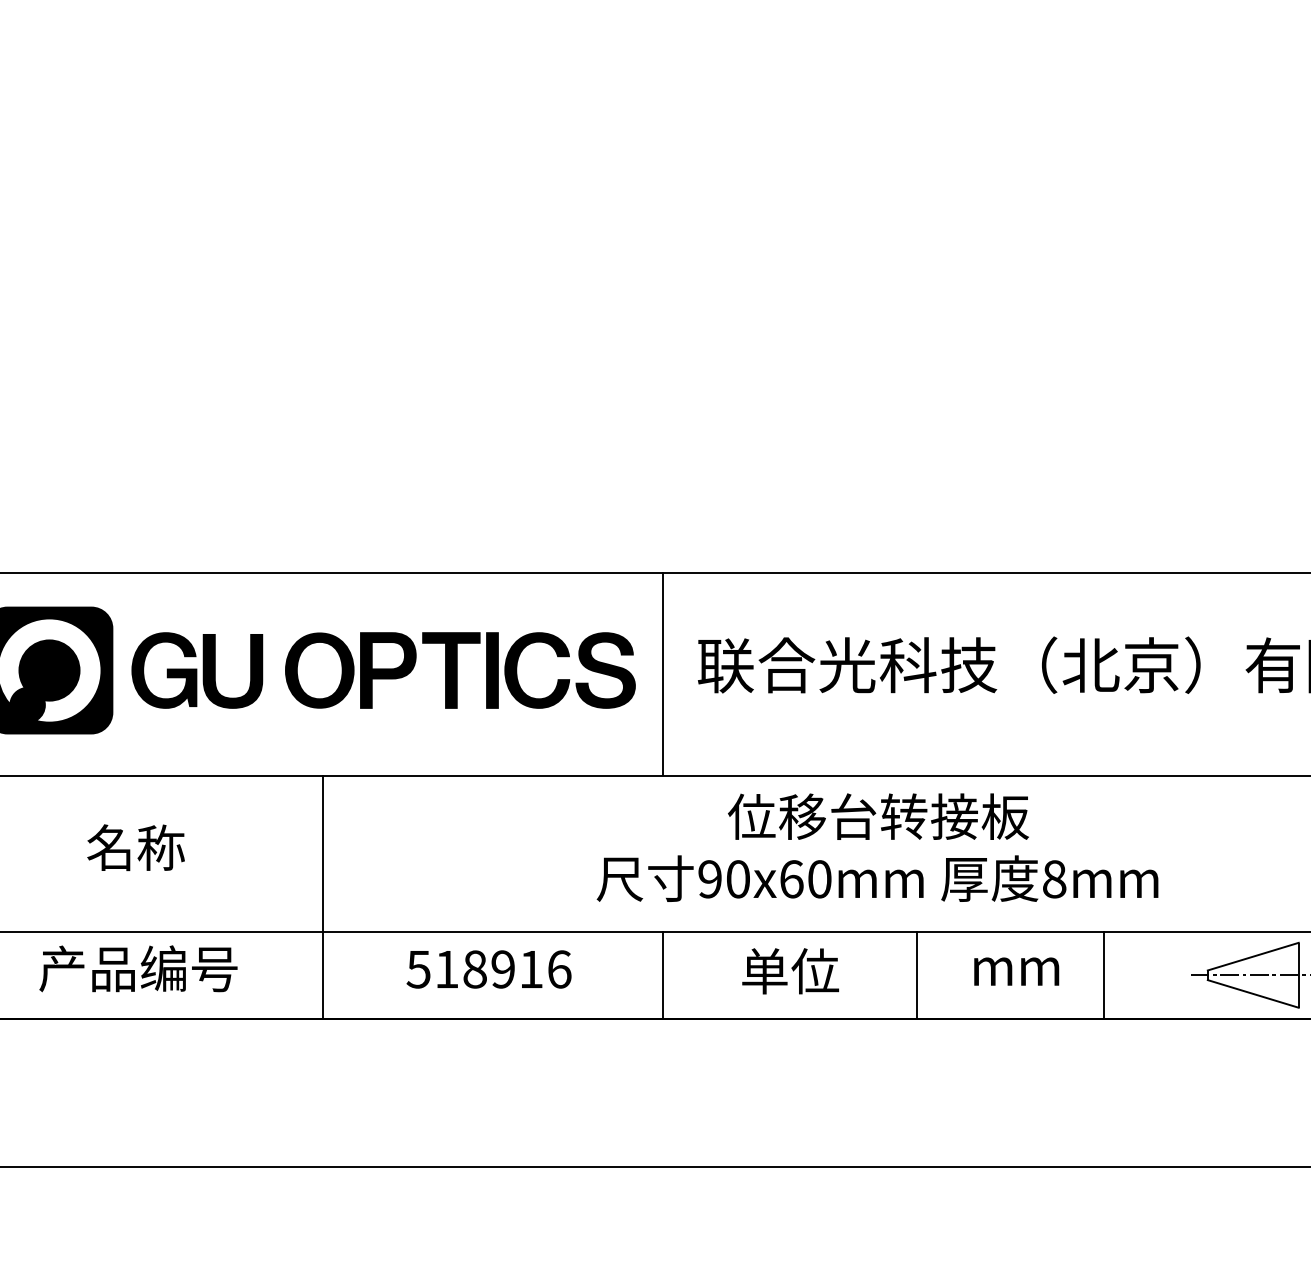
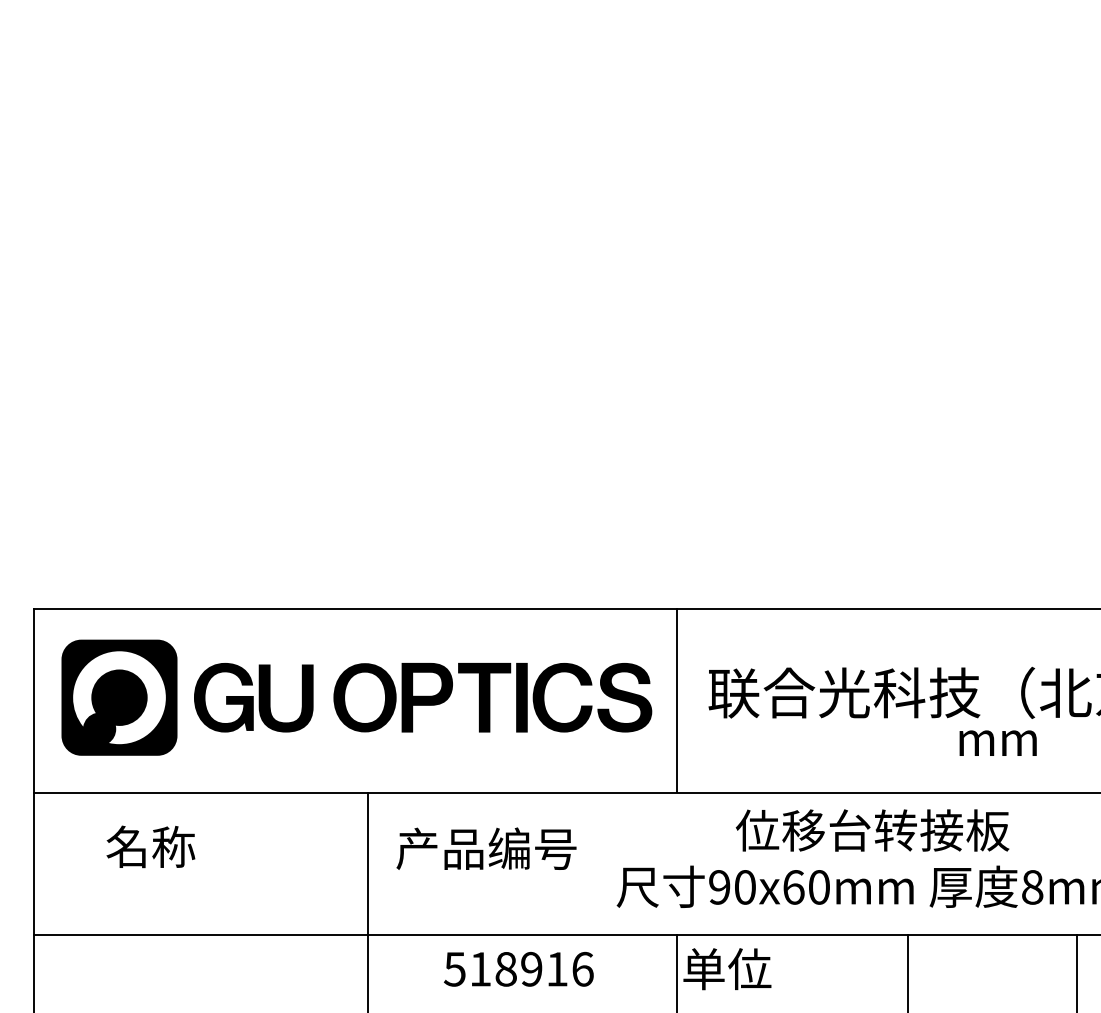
text: (135, 847) -> (150, 846), moved
text: (138, 968) -> (486, 848), moved
text: (790, 971) -> (727, 969), moved
text: (1016, 971) -> (998, 743), moved

